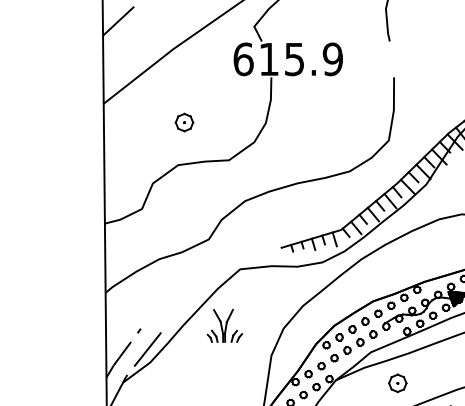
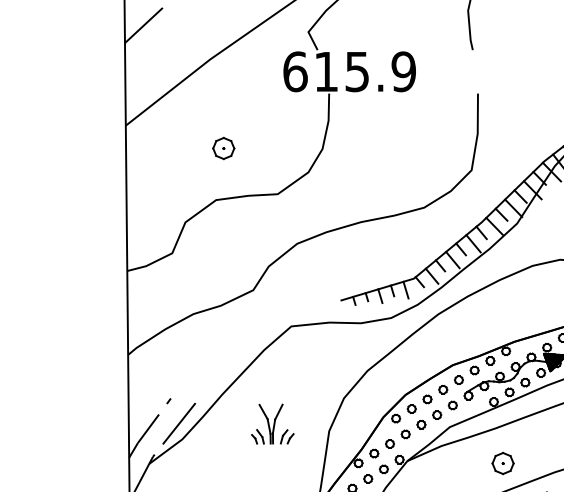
part: (224, 325) -> (272, 423), moved
part: (397, 383) -> (502, 463), moved

